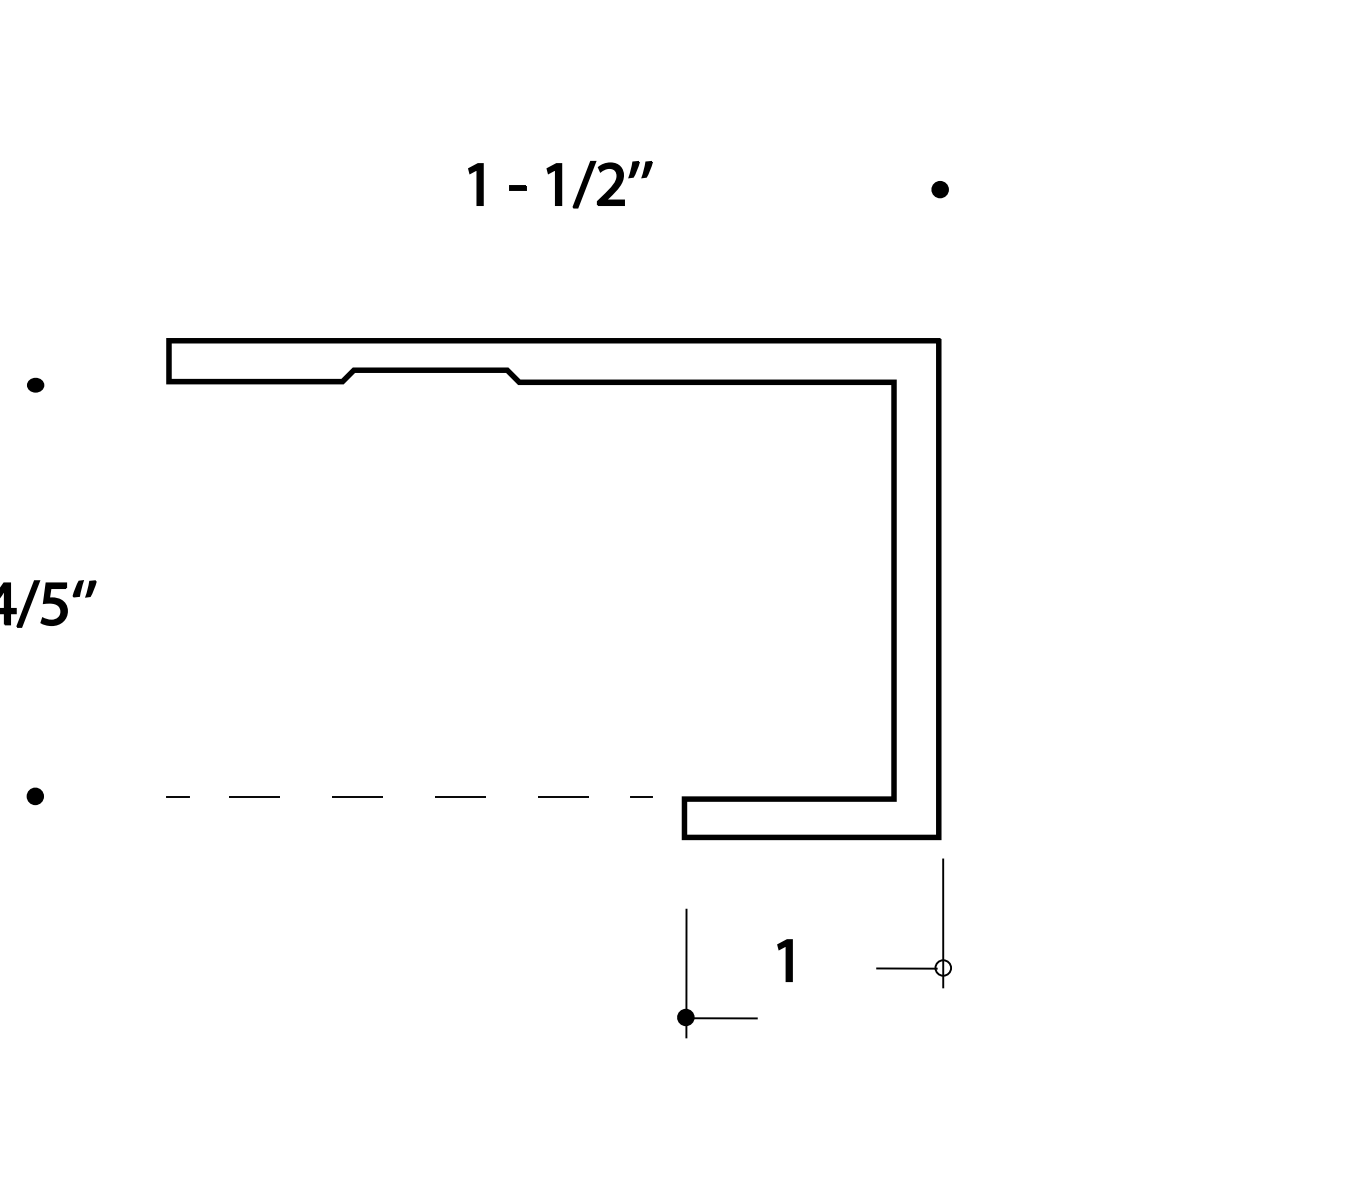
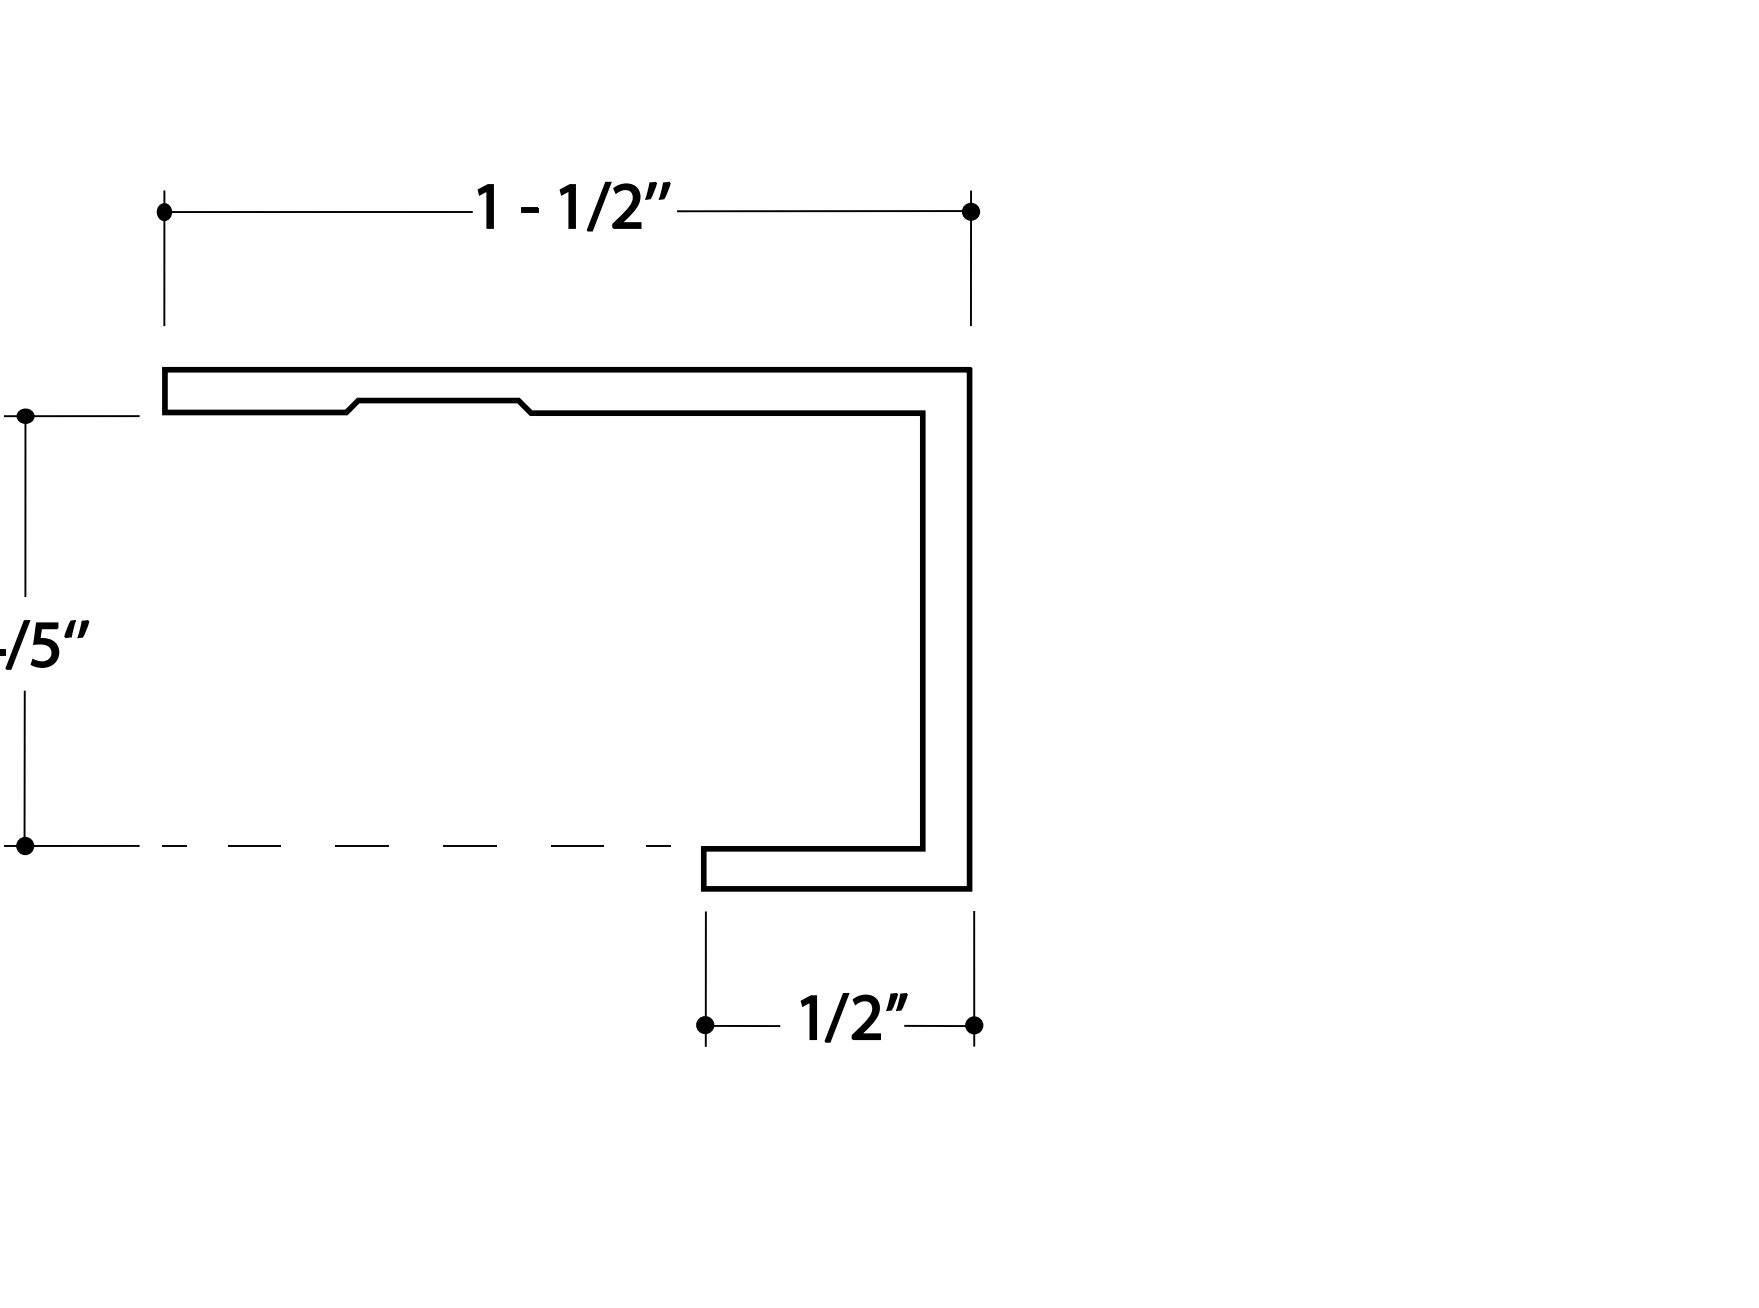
line: (796, 189) -> (820, 211), added
part: (312, 190) -> (314, 212), added
line: (939, 234) -> (970, 258), added
line: (79, 385) -> (71, 416), added
line: (35, 473) -> (25, 508), added
line: (34, 719) -> (24, 765), added
line: (79, 795) -> (71, 845), added
part: (839, 960) -> (865, 1017), added
fill: (943, 968) -> (974, 1025), added
part: (687, 972) -> (706, 978), moved

